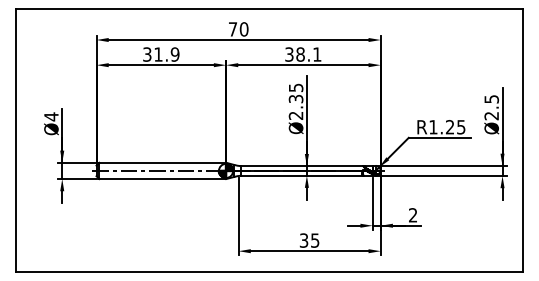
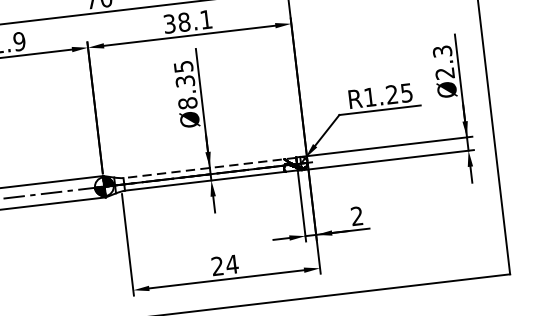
text: (491, 99) -> (442, 51), Ø2.5 -> Ø2.3
text: (295, 115) -> (187, 103), Ø2.35 -> Ø8.35
line: (306, 166) -> (209, 168), solid -> dashed
text: (309, 240) -> (224, 265), 35 -> 24

